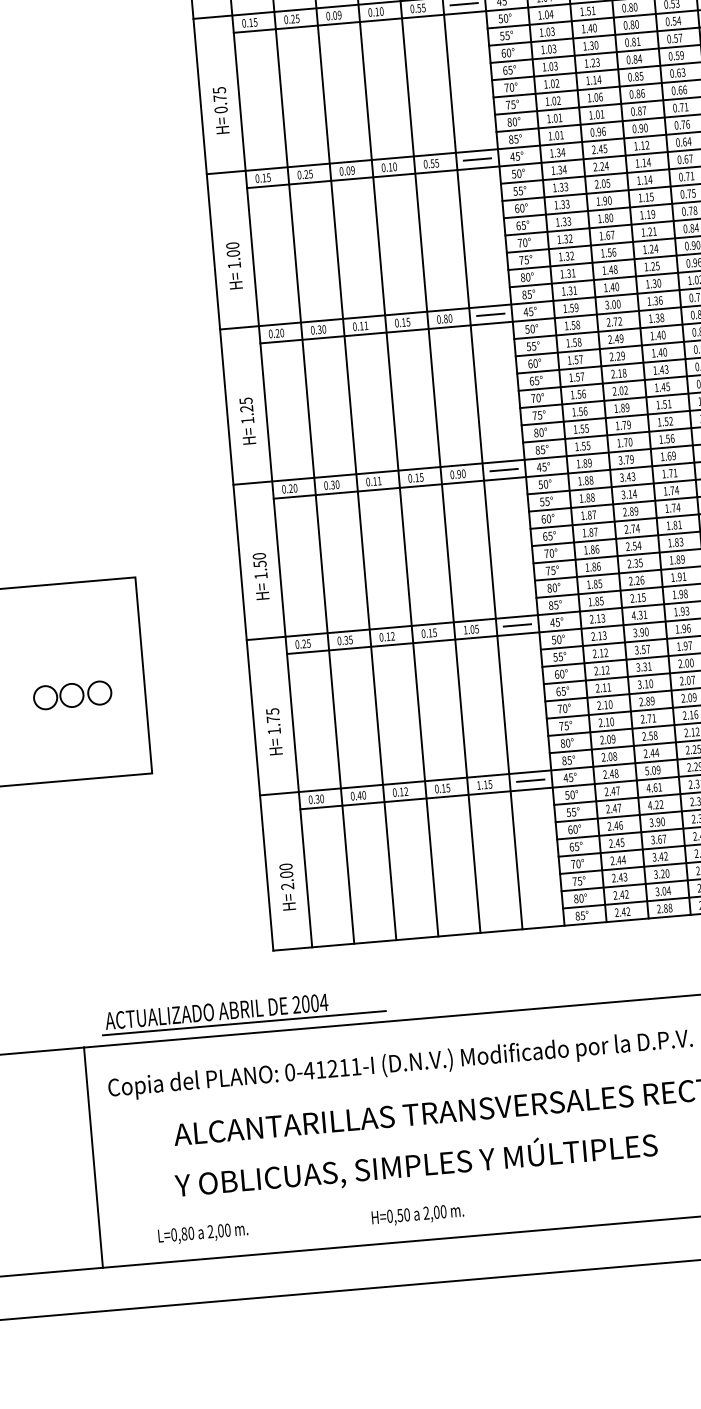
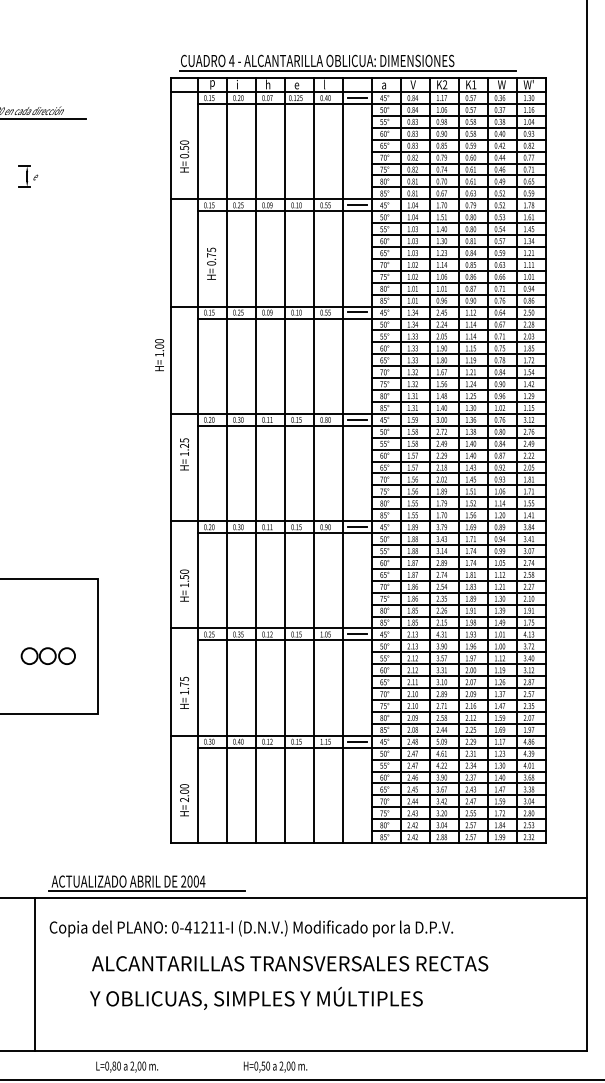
text: (221, 110) -> (211, 263), moved
text: (234, 266) -> (159, 355), moved
text: (247, 421) -> (184, 454), moved
text: (310, 1223) -> (201, 1066), moved

